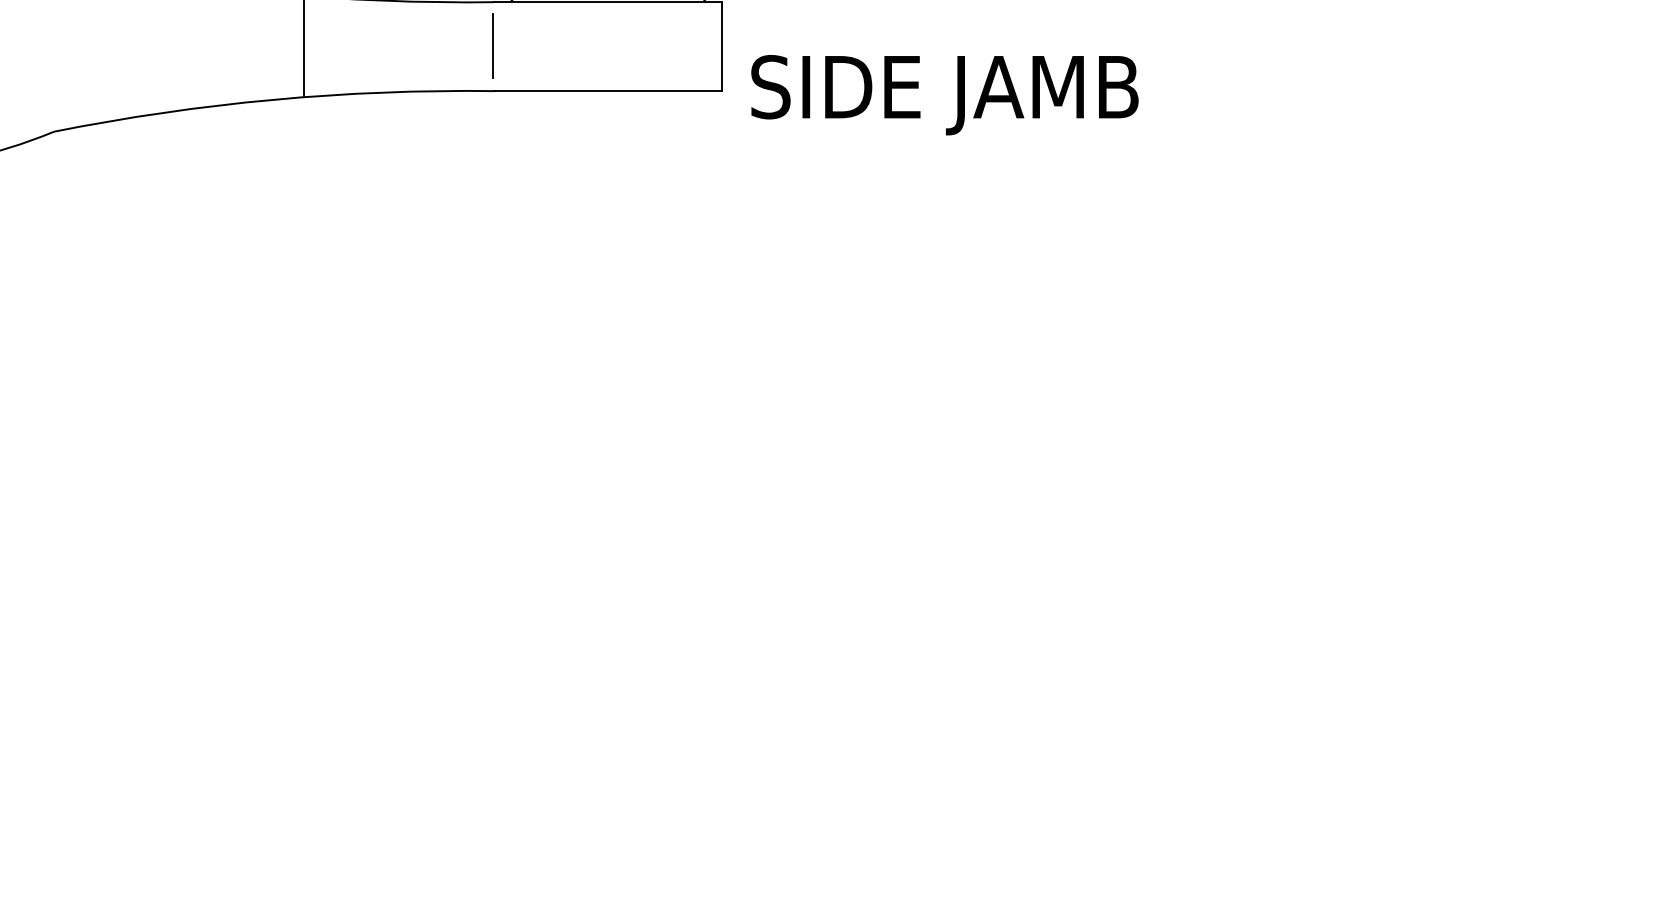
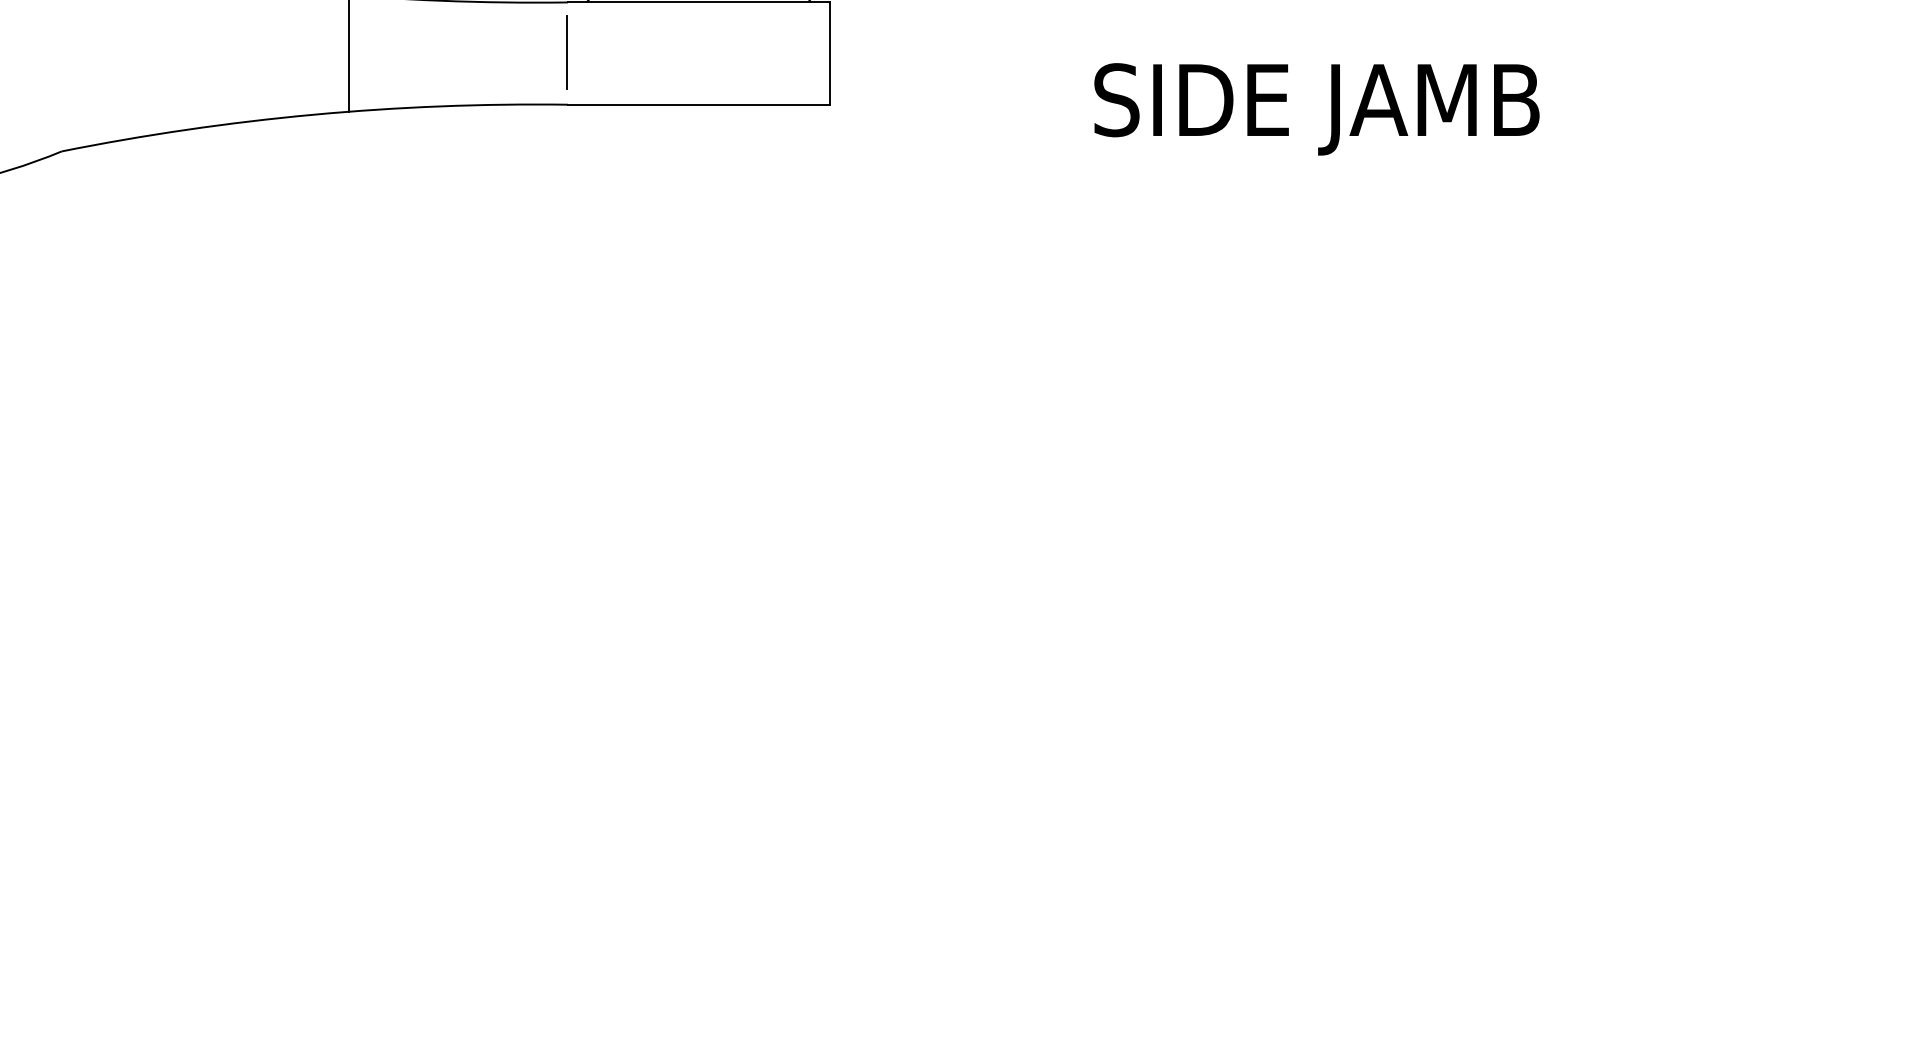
text: (944, 95) -> (1316, 109), moved

